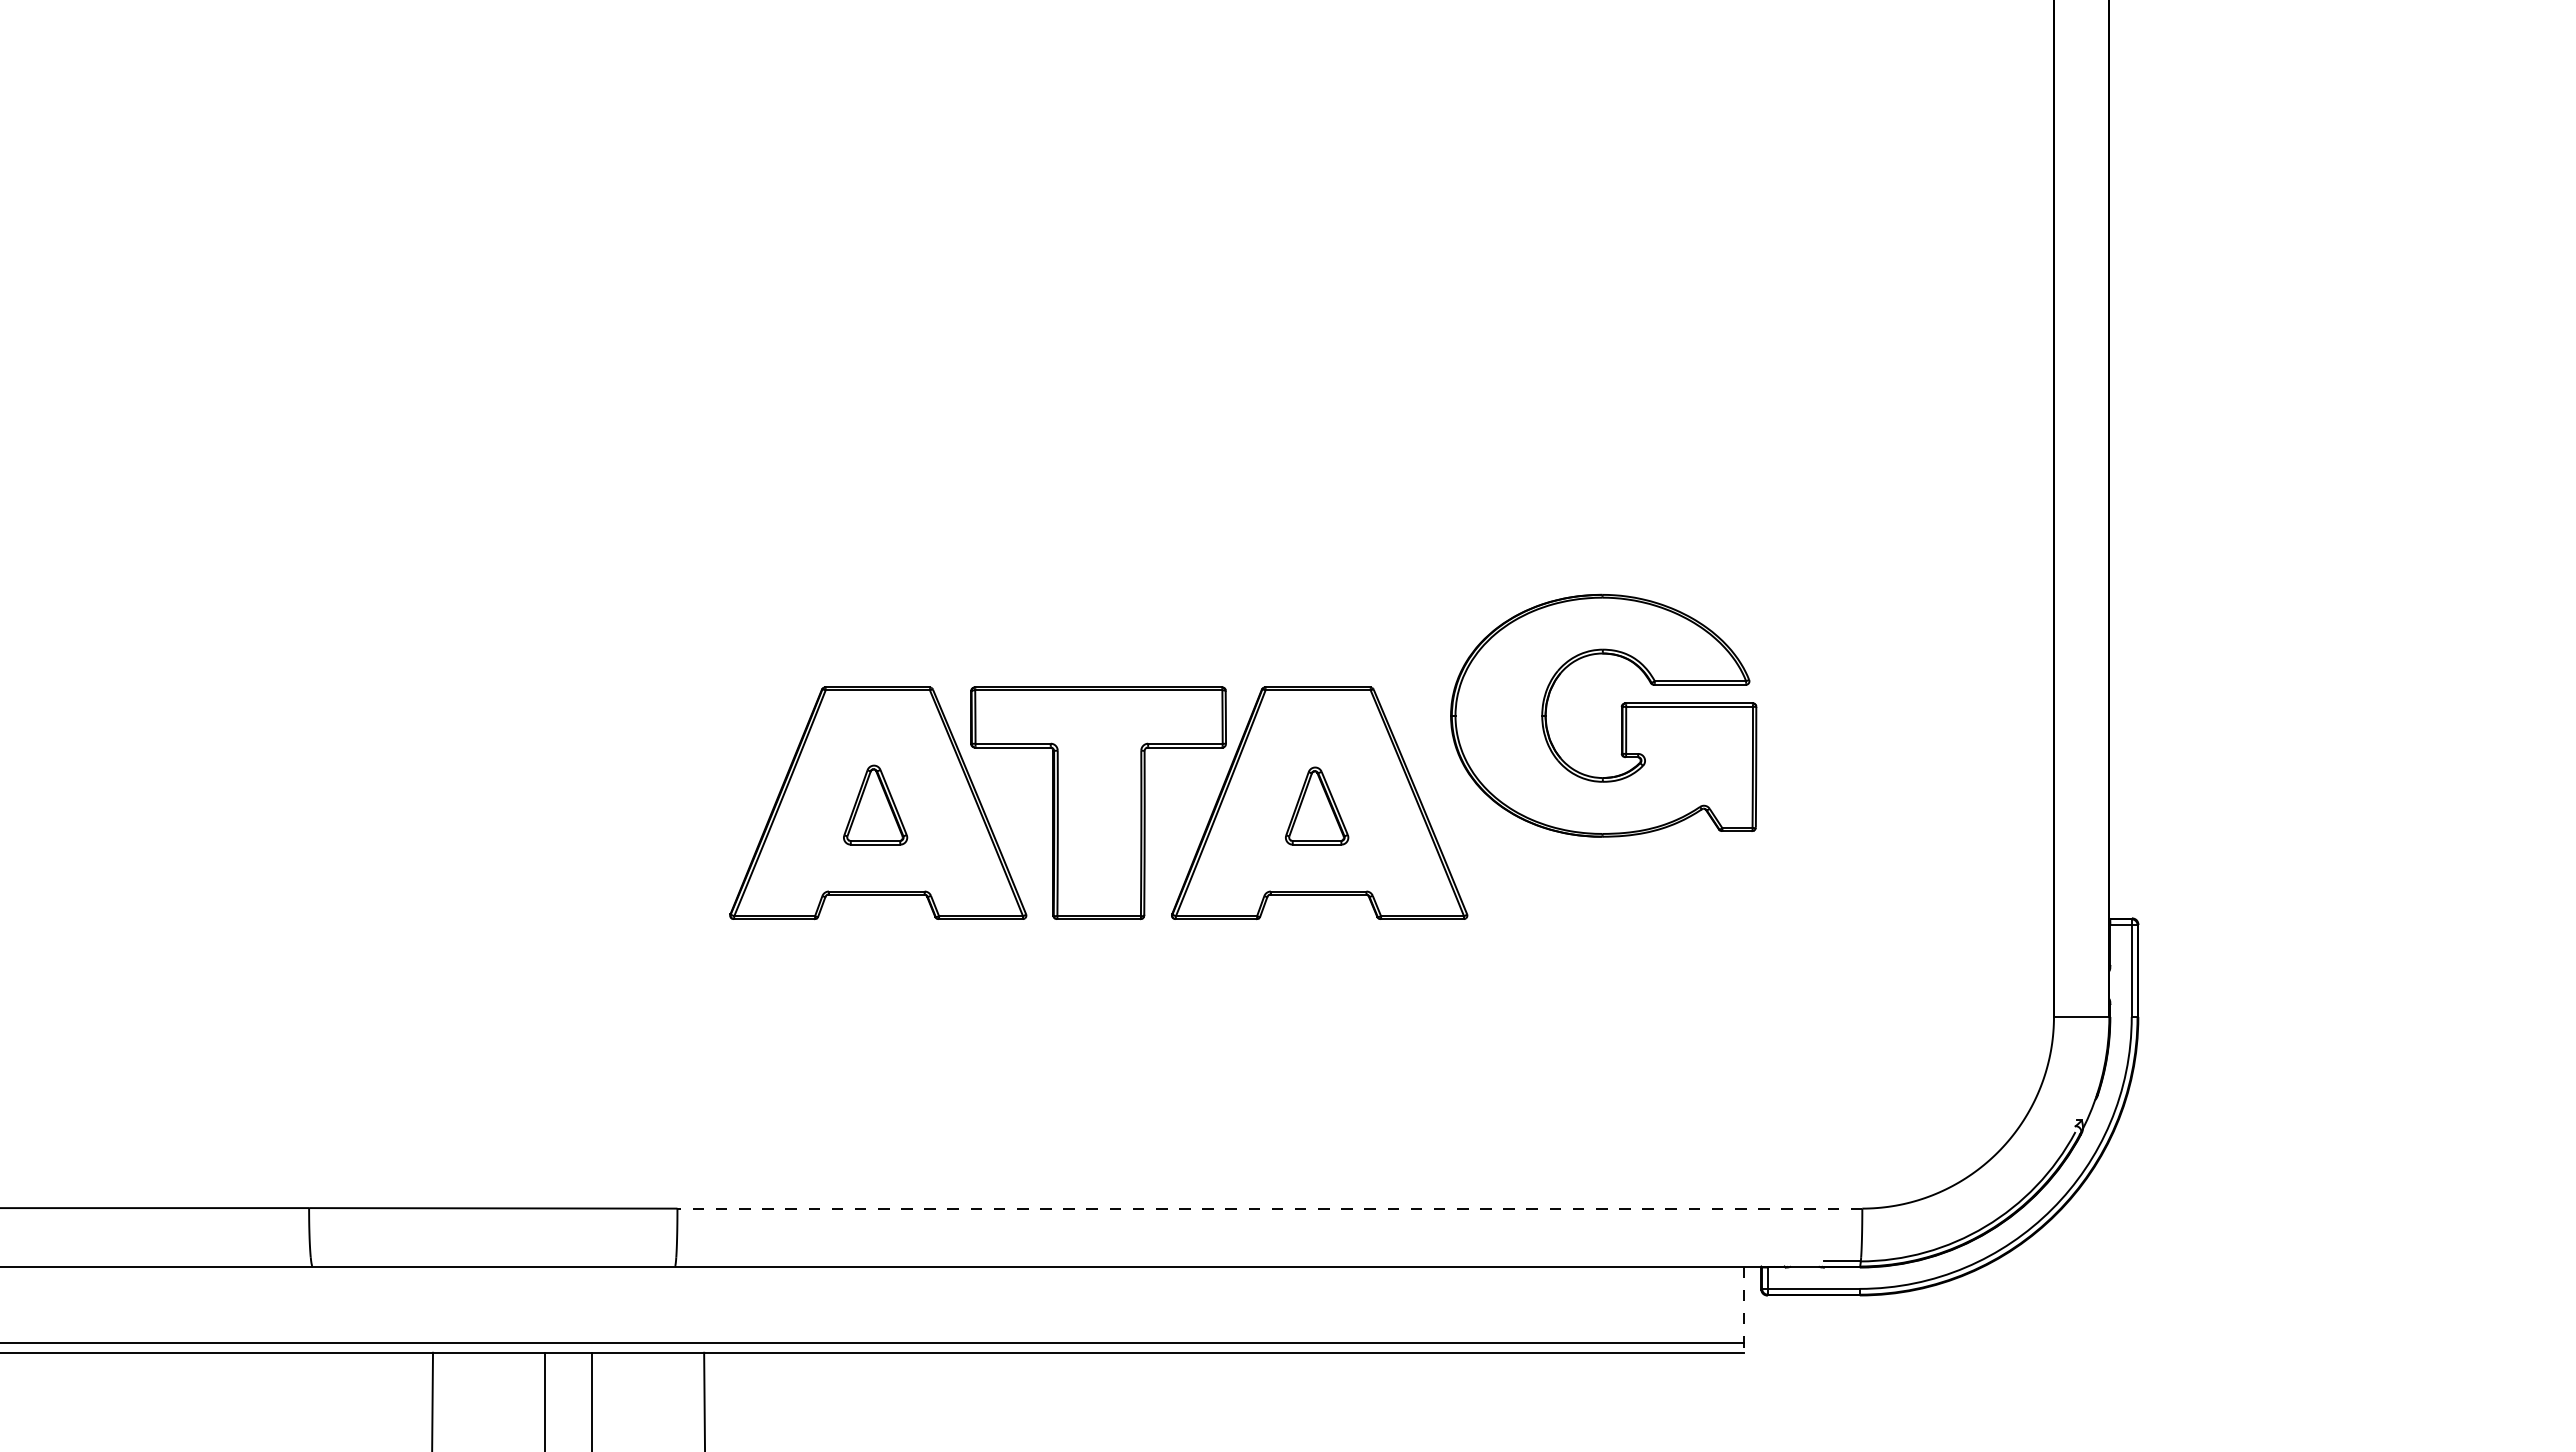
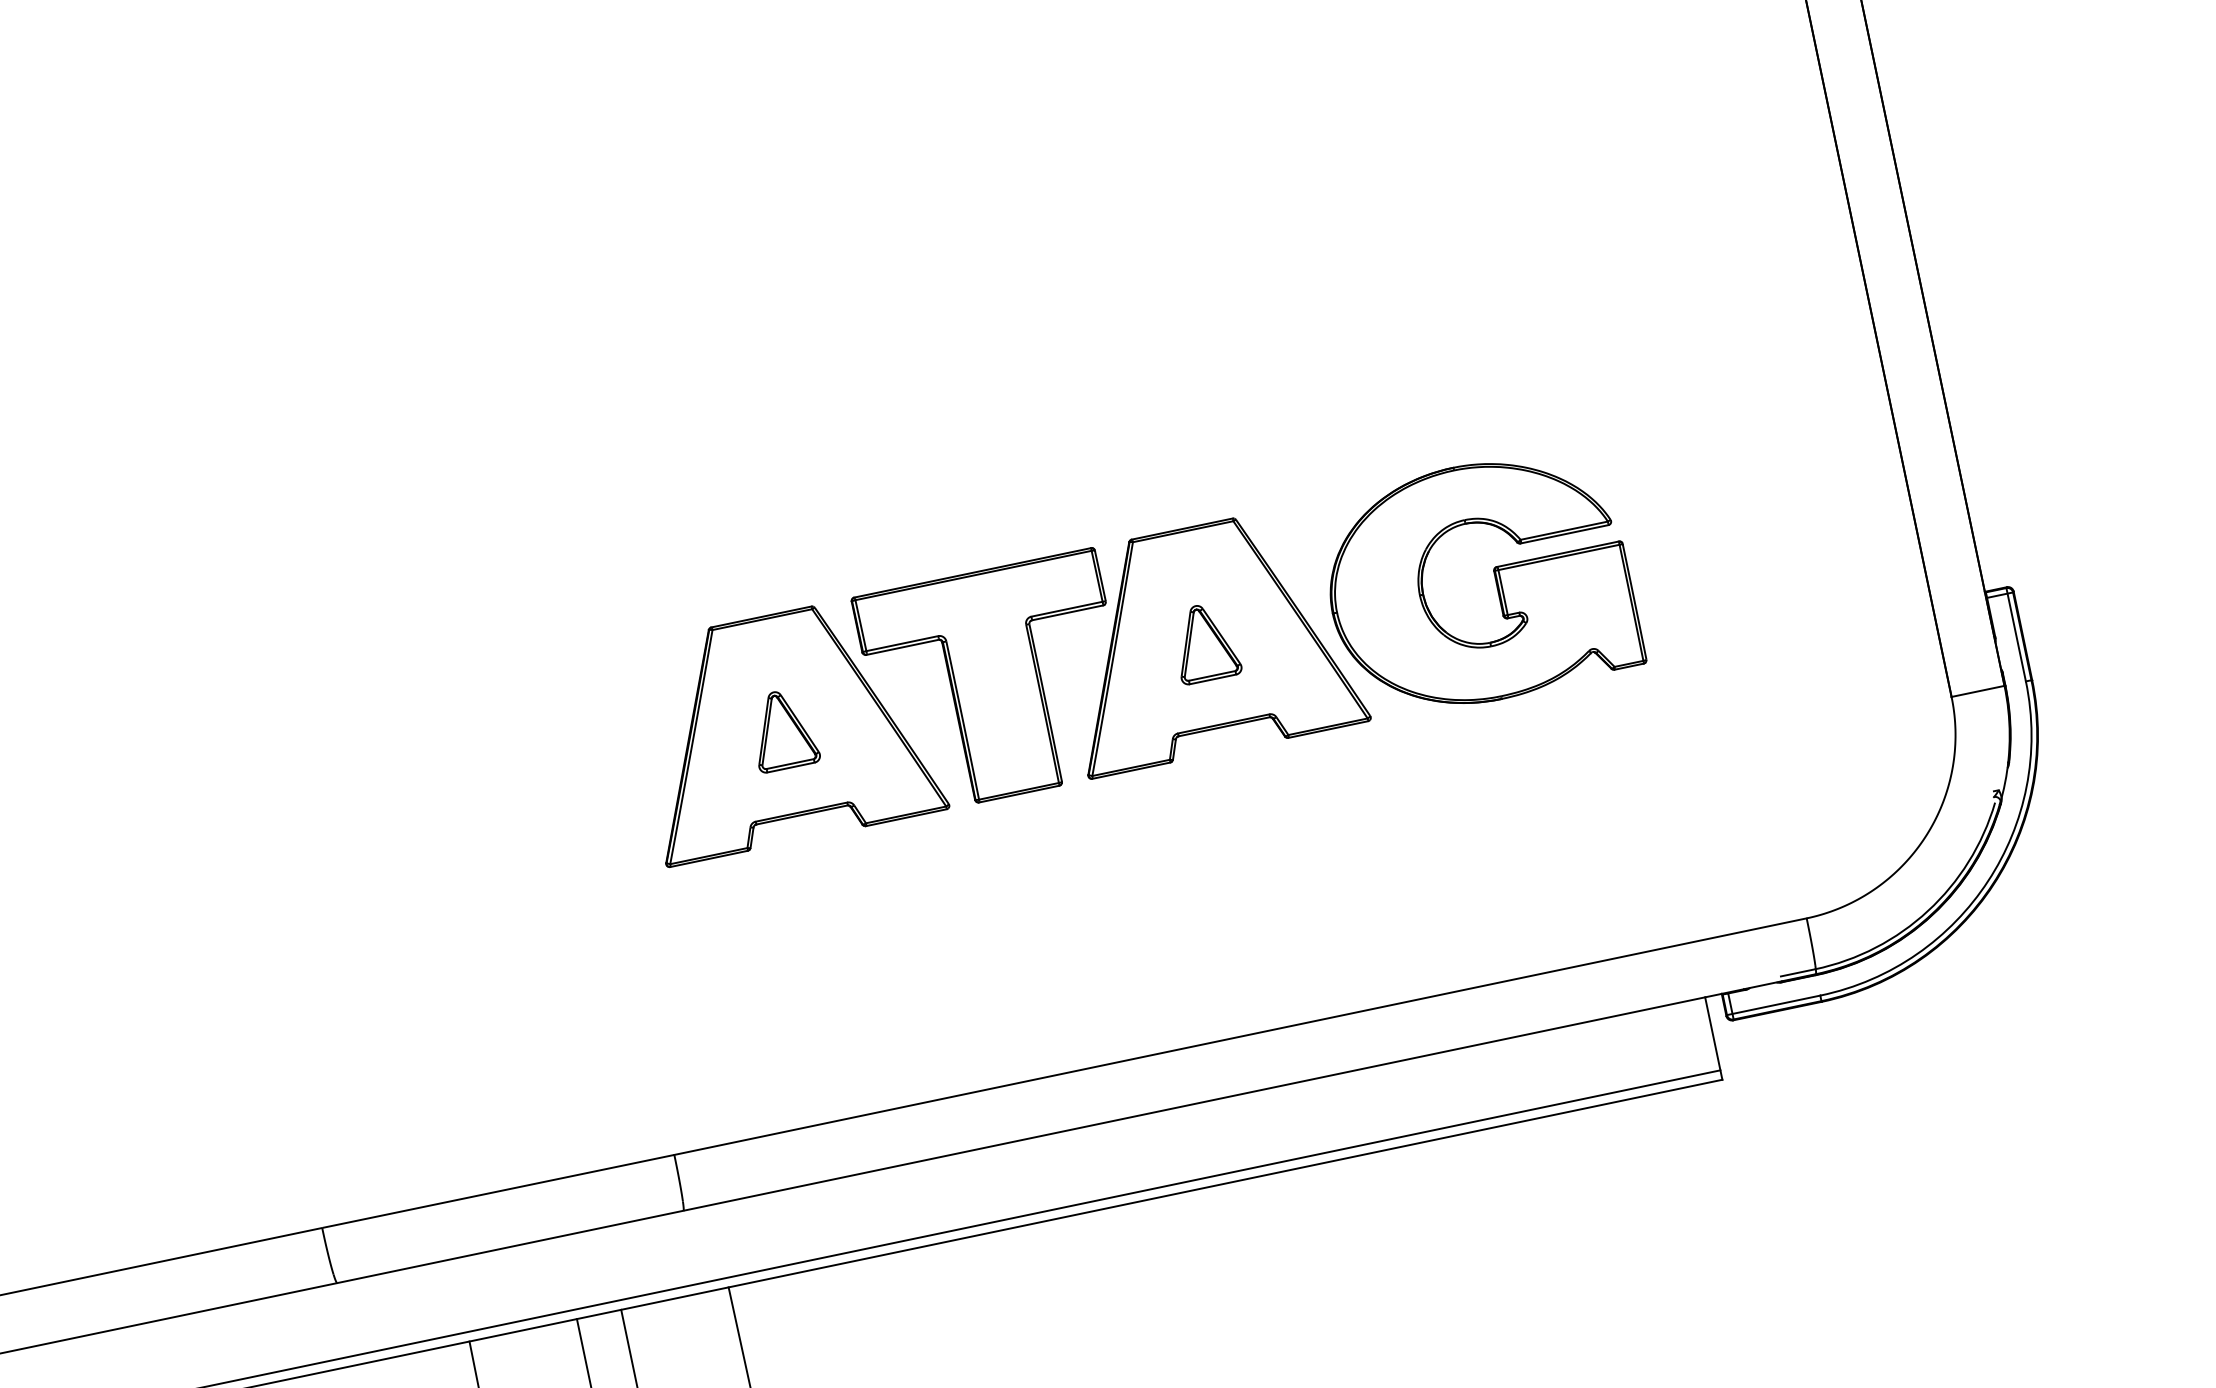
part: (1621, 715) -> (1495, 579), moved
line: (1269, 1208) -> (1240, 1036), dashed -> solid
line: (1744, 1310) -> (1714, 1039), dashed -> solid

